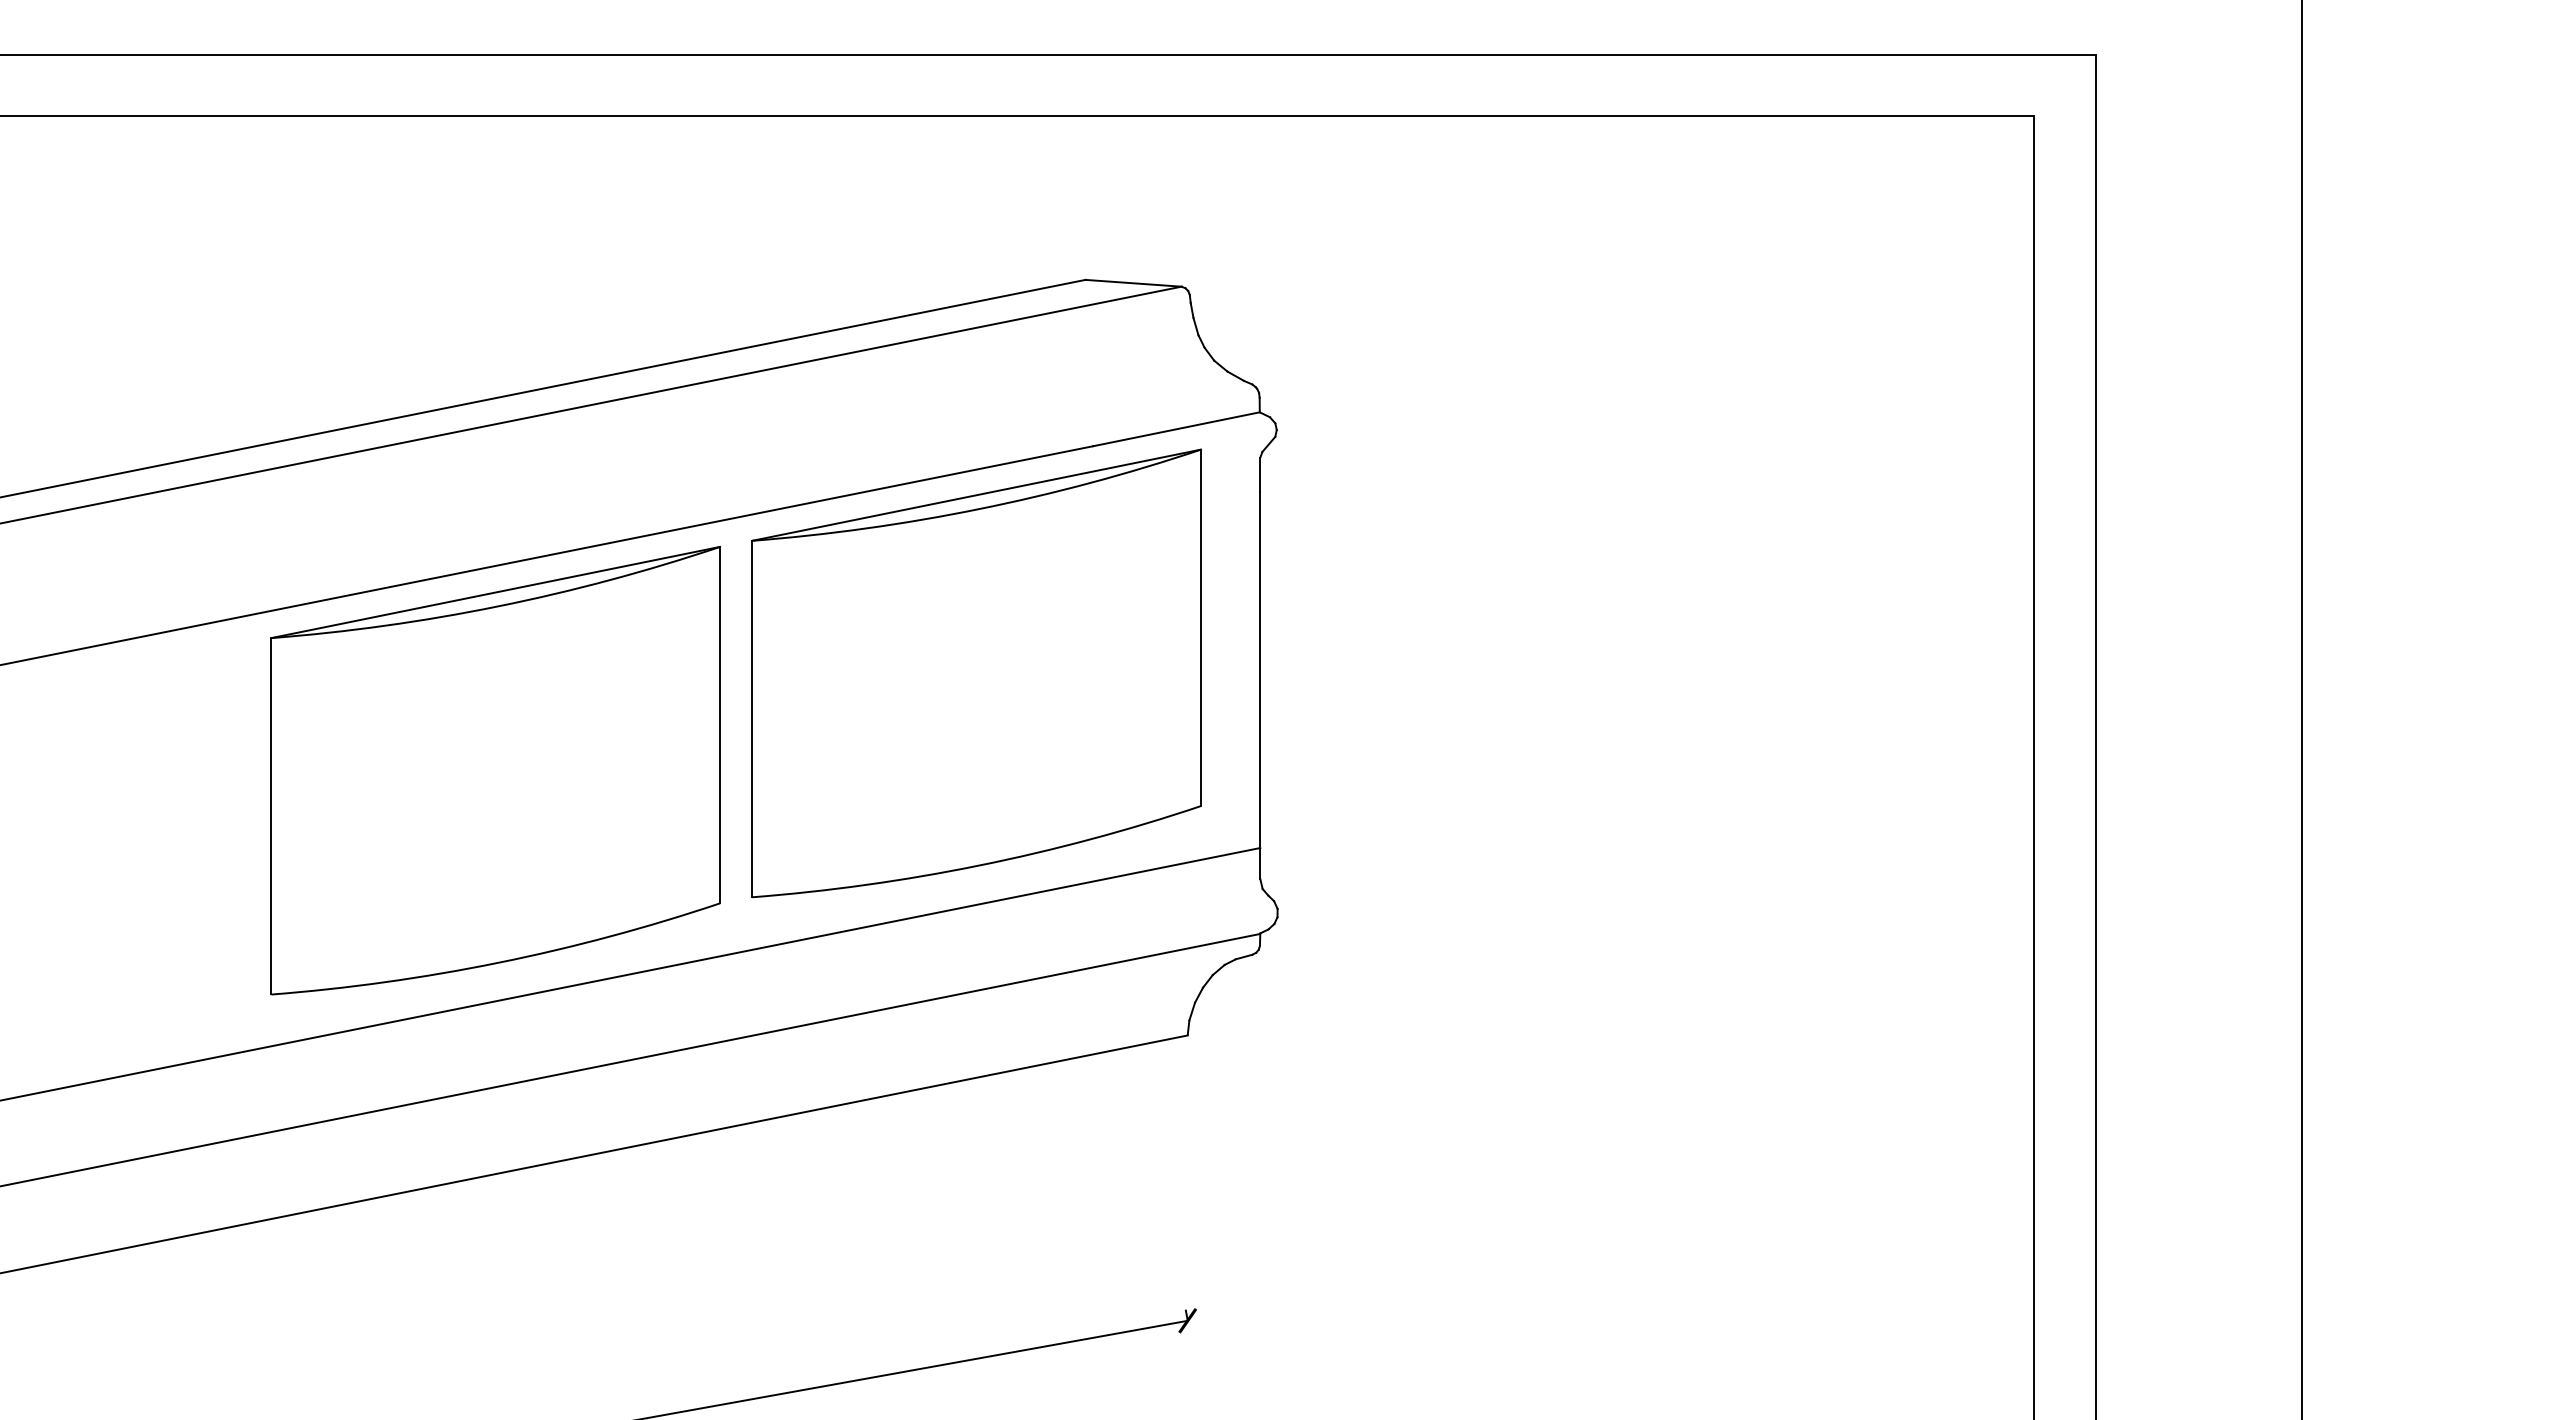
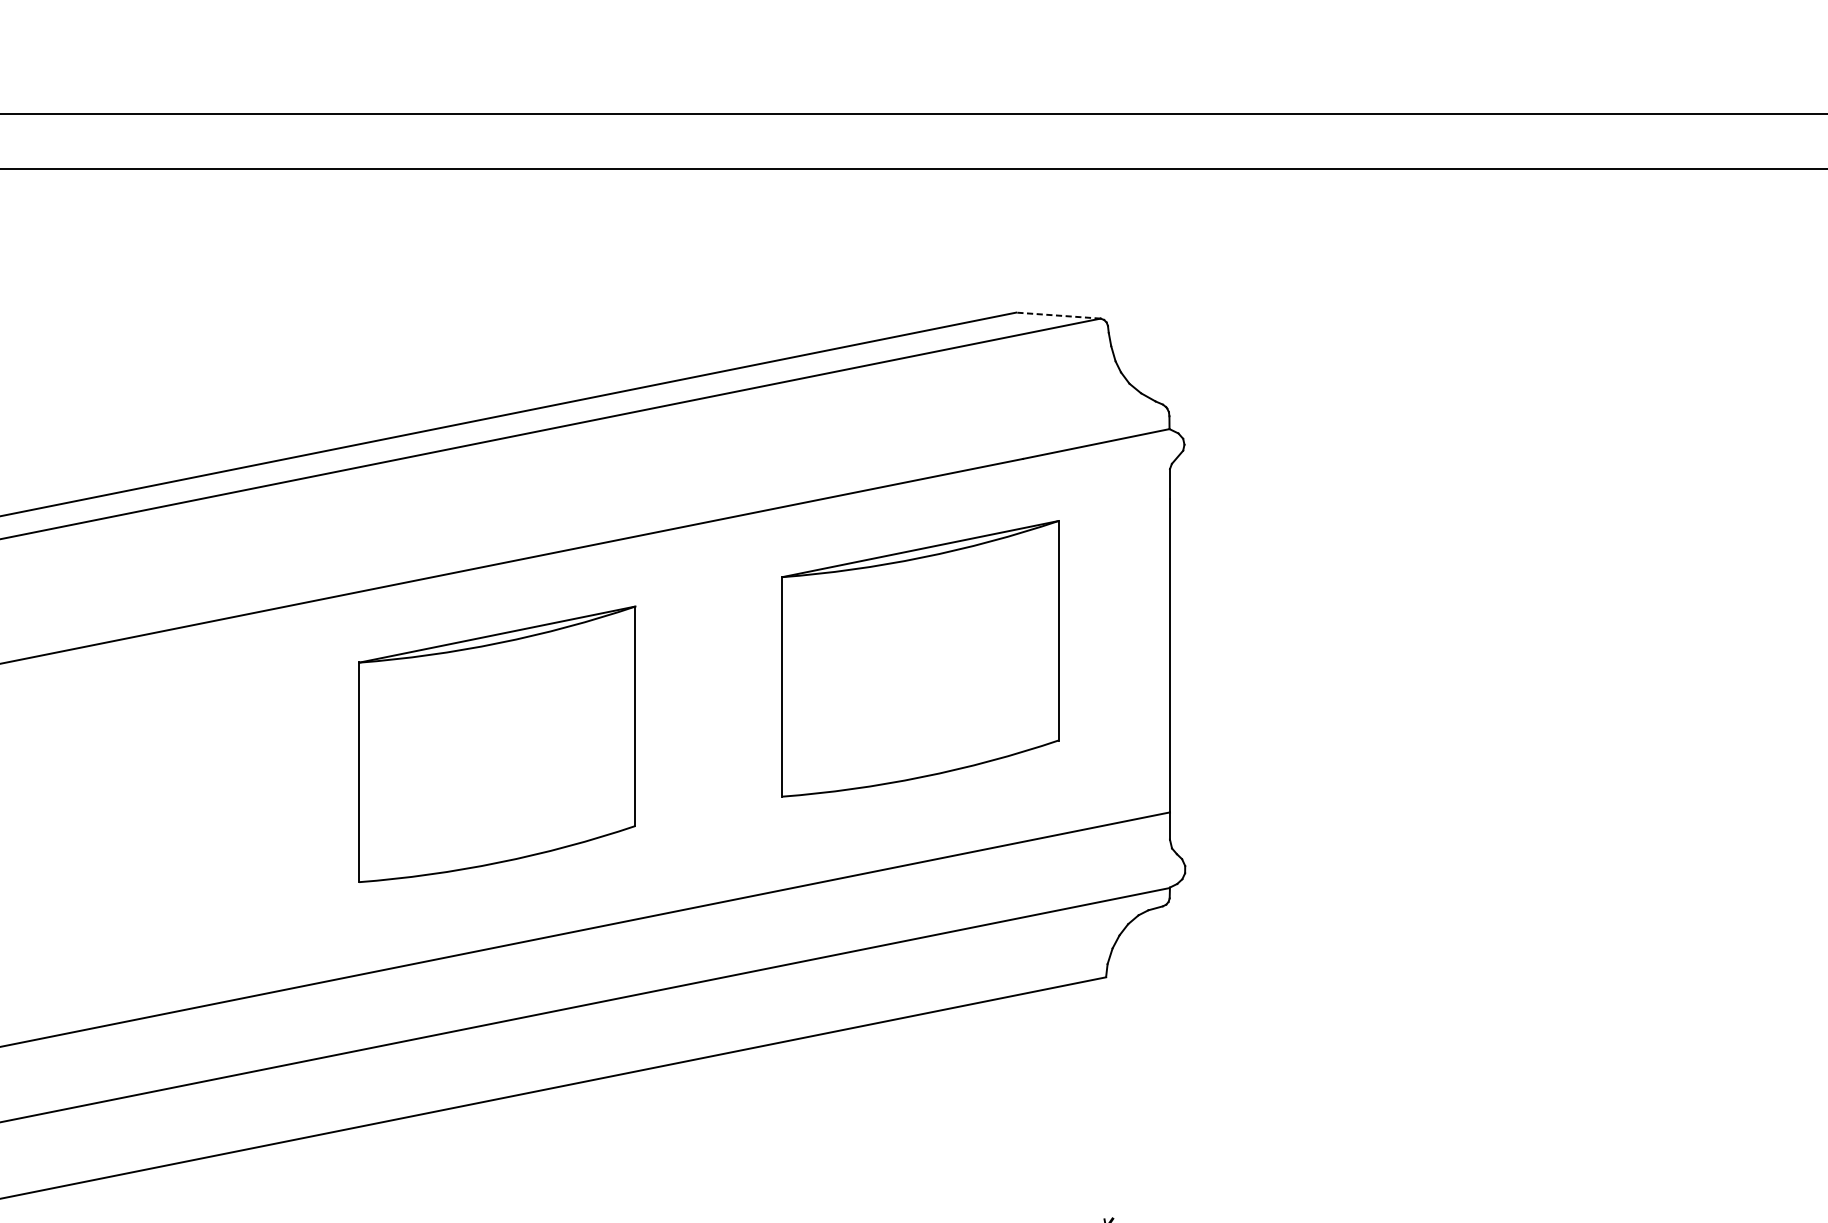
line: (1133, 283) -> (1058, 315), solid -> dashed
part: (976, 673) -> (920, 658), size x0.7
part: (495, 770) -> (497, 744), size x0.7

